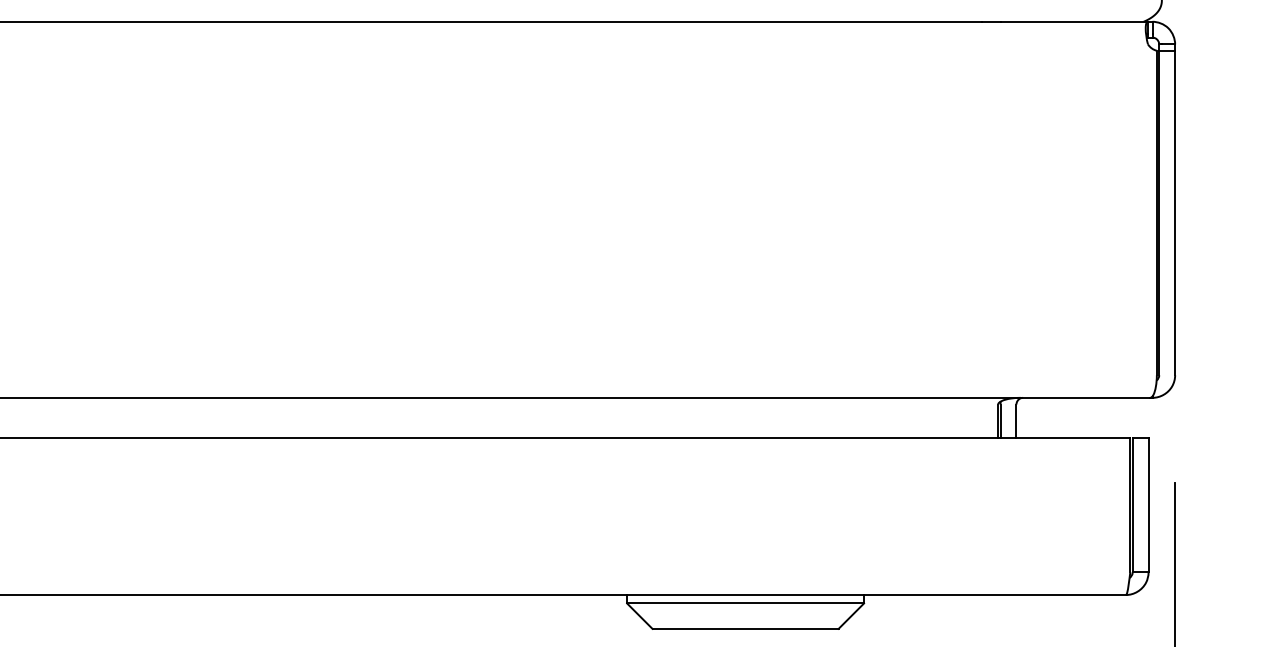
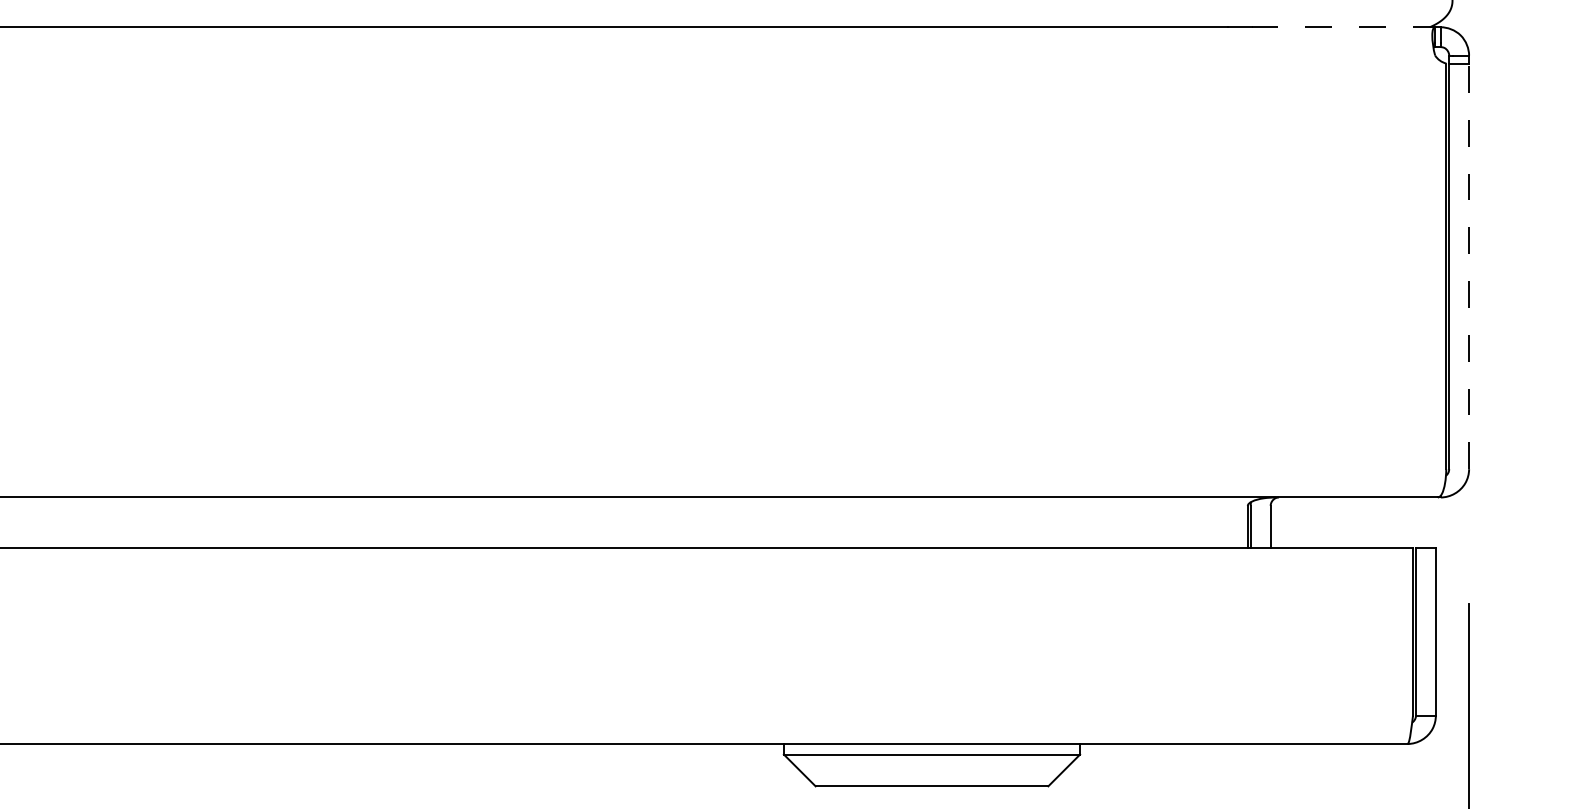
line: (1074, 21) -> (1343, 27), solid -> dashed
line: (1175, 213) -> (1469, 266), solid -> dashed

